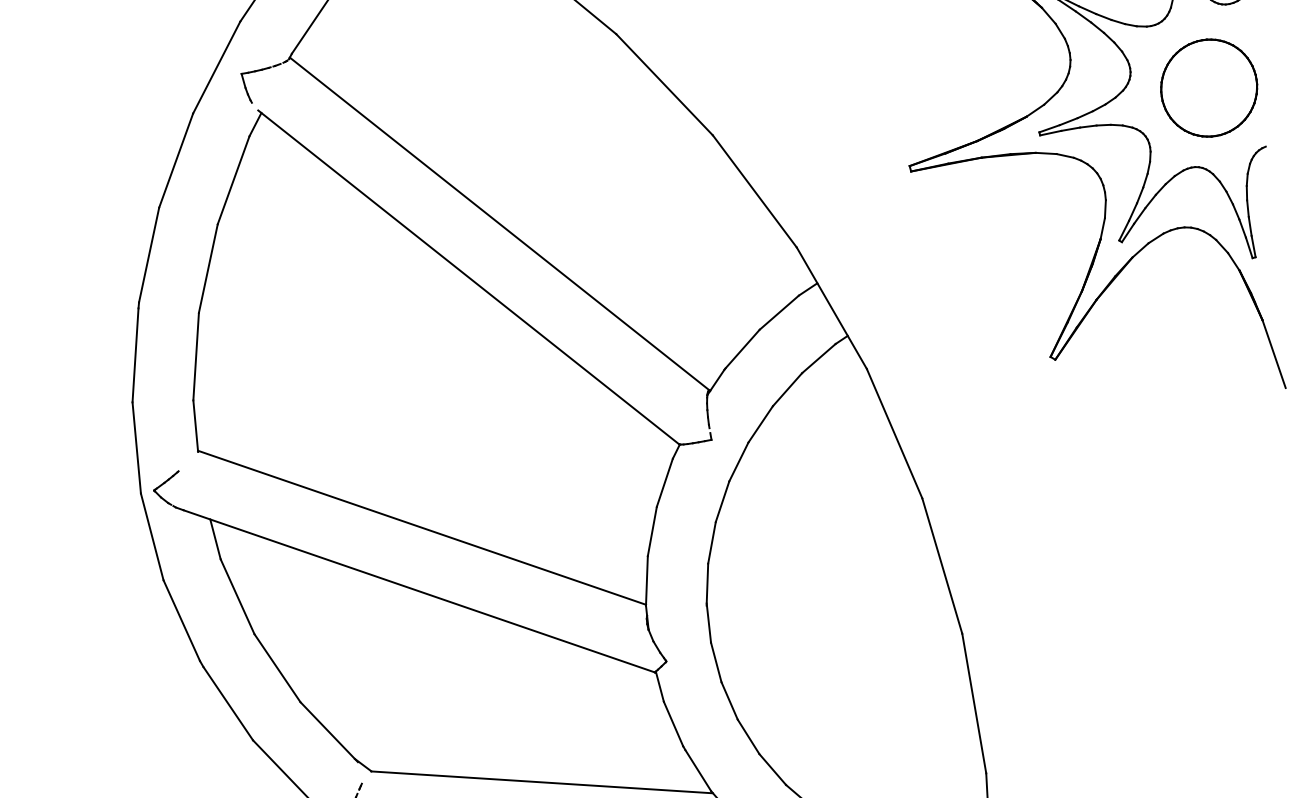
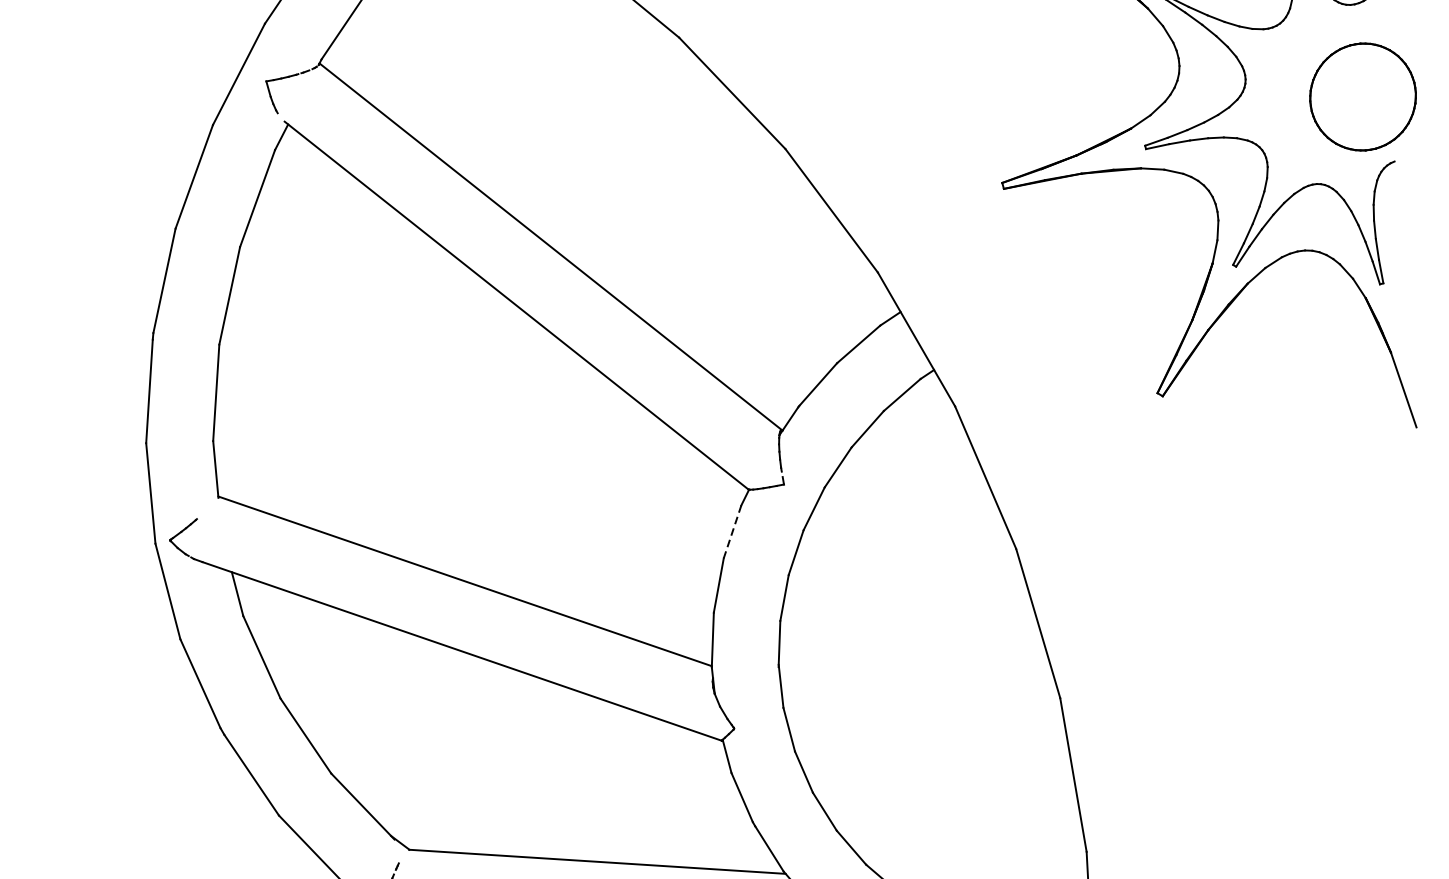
part: (1209, 87) -> (1363, 96), moved
line: (664, 483) -> (732, 532), solid -> dashed

